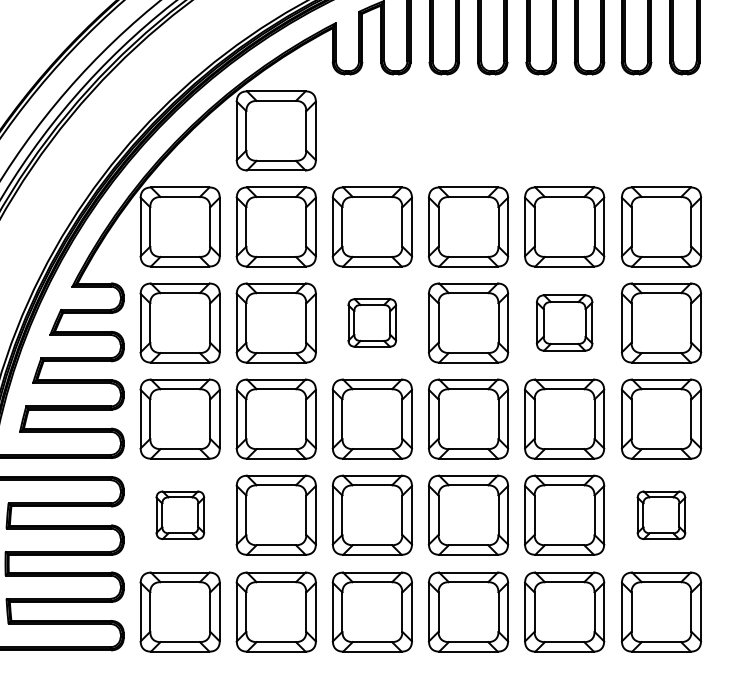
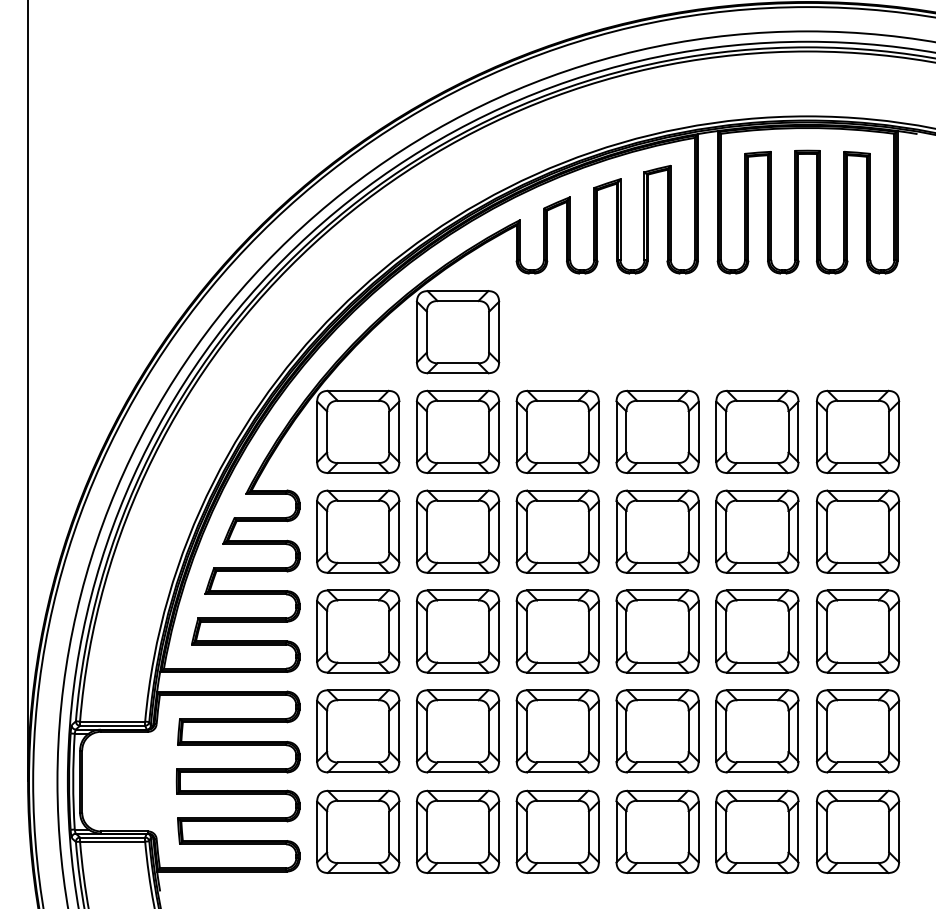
part: (372, 322) -> (557, 531), size x1.67
part: (564, 322) -> (757, 531), size x1.43
part: (180, 515) -> (358, 731), size x1.67
part: (660, 515) -> (857, 731), size x1.67

